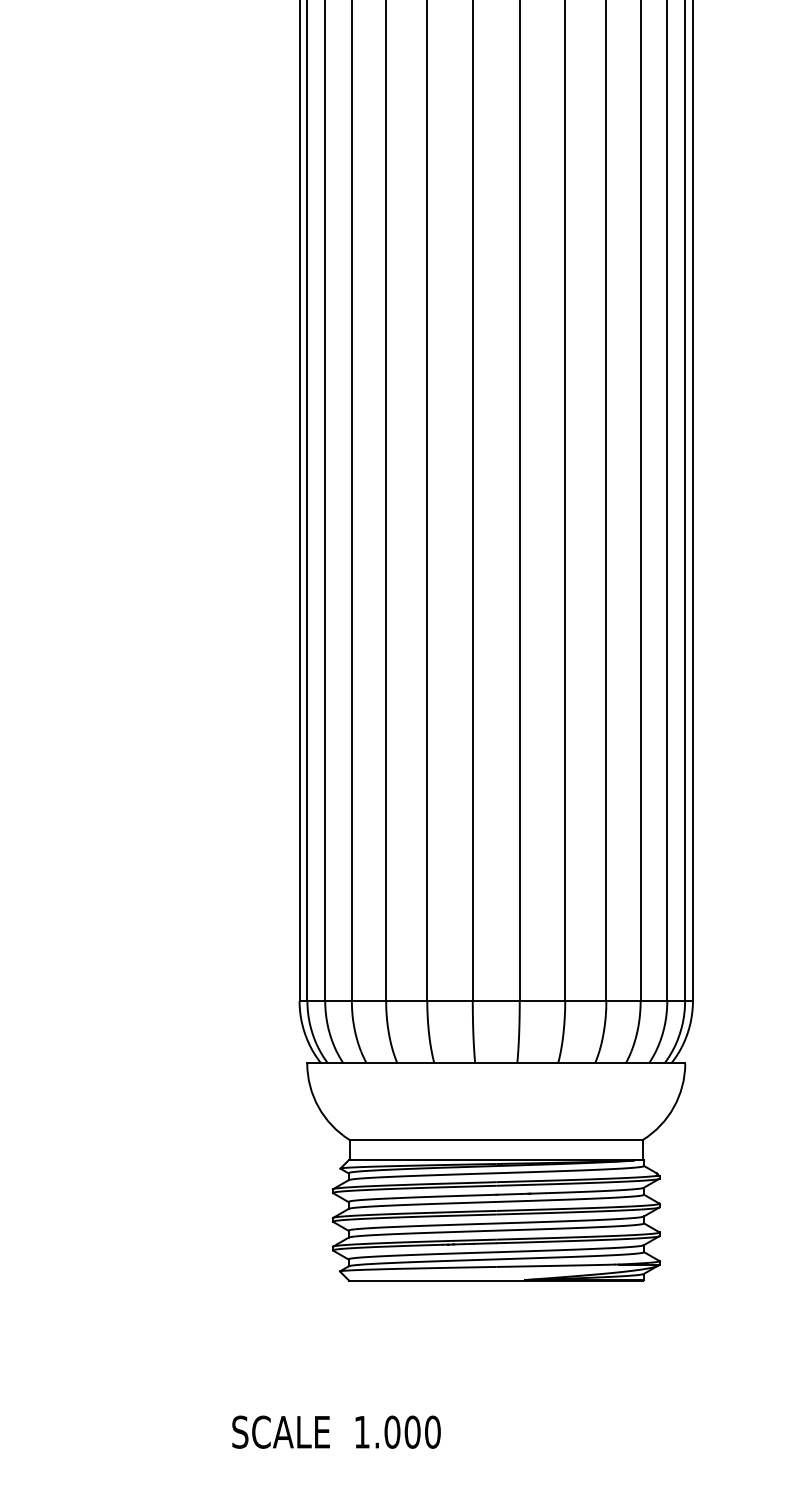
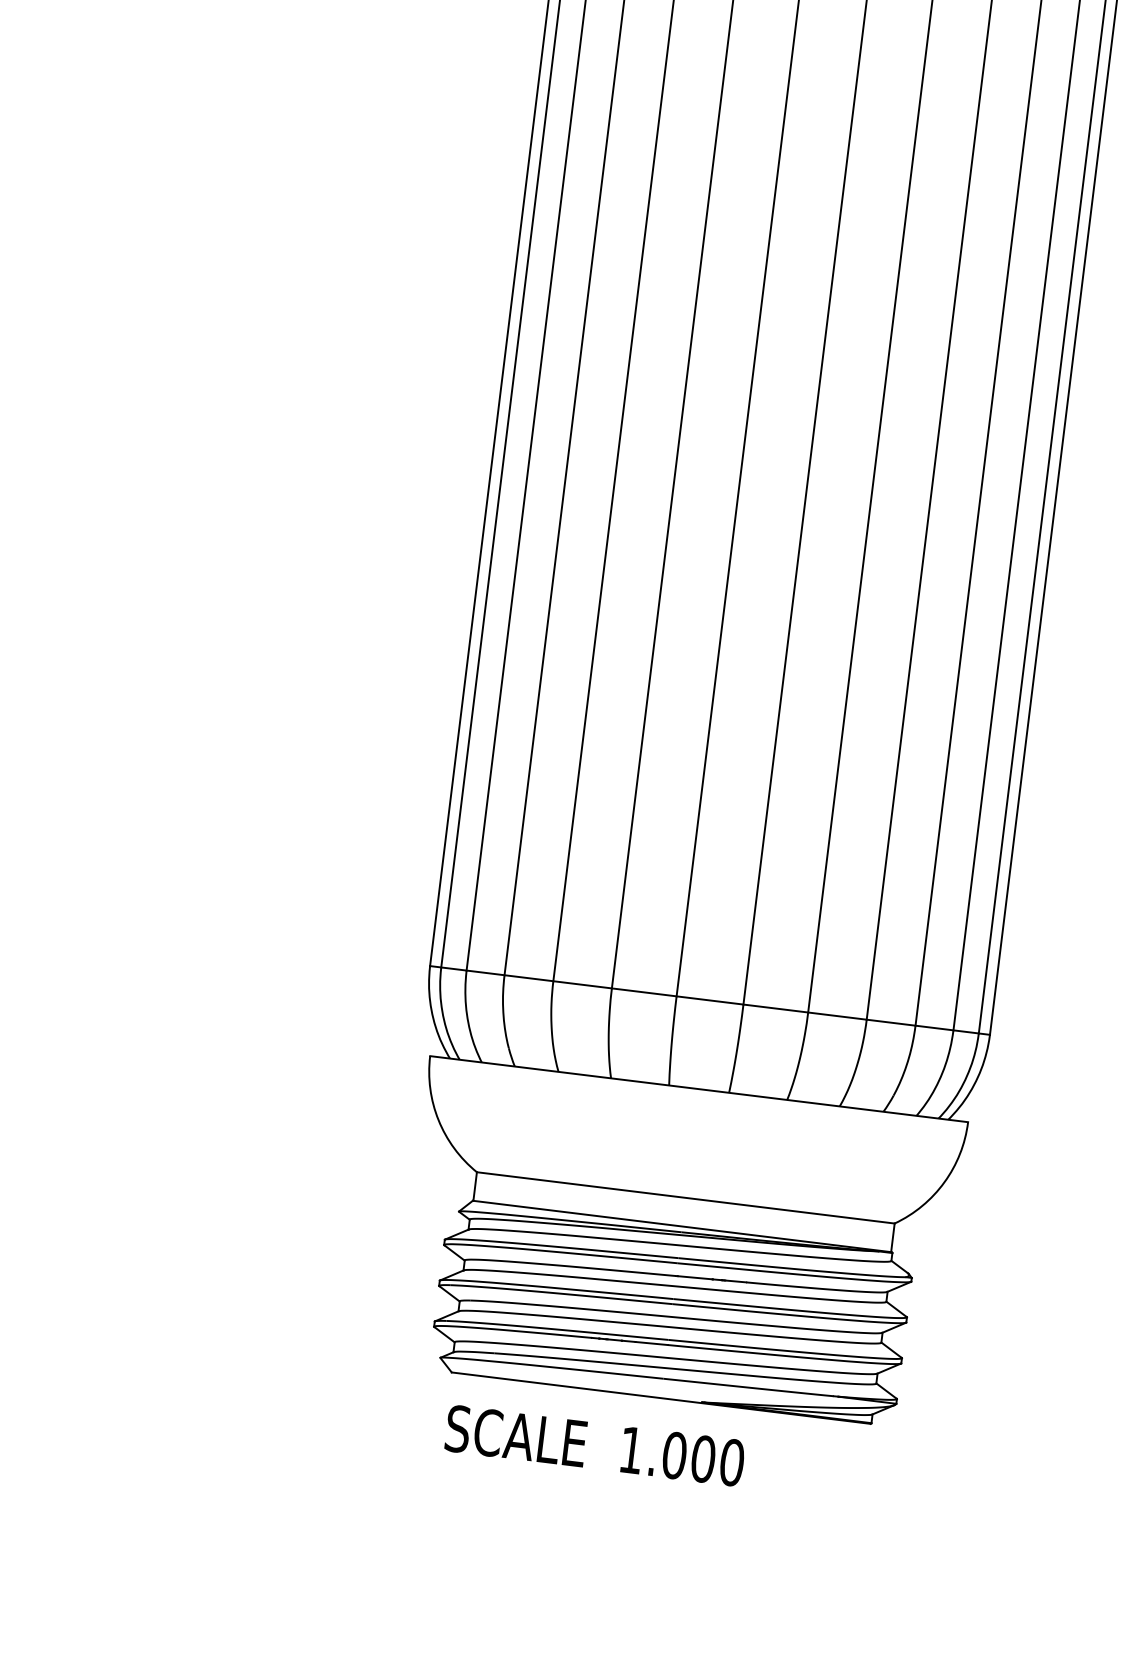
text: (336, 1431) -> (595, 1444), moved

